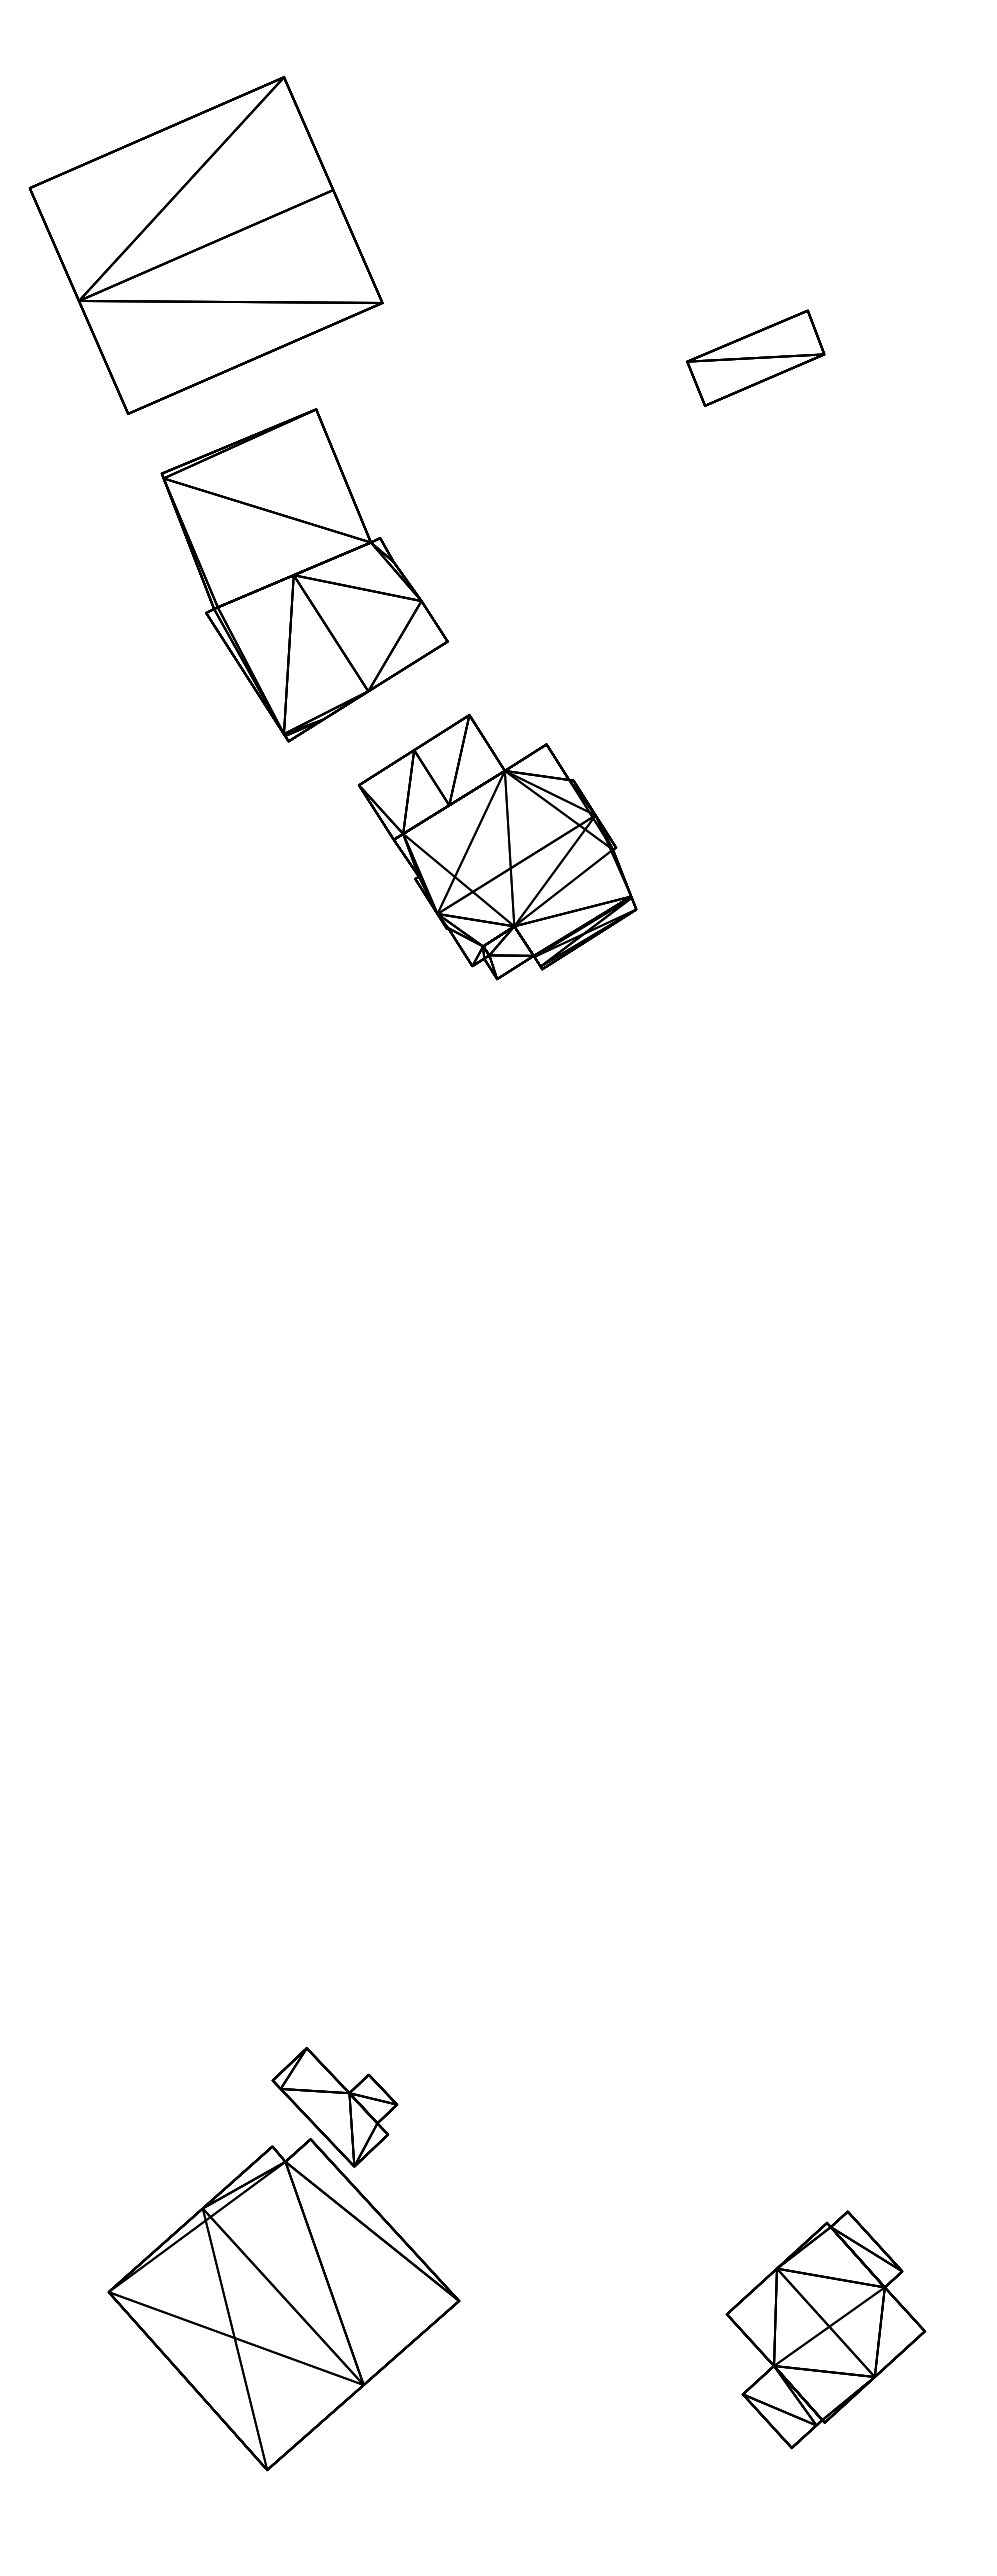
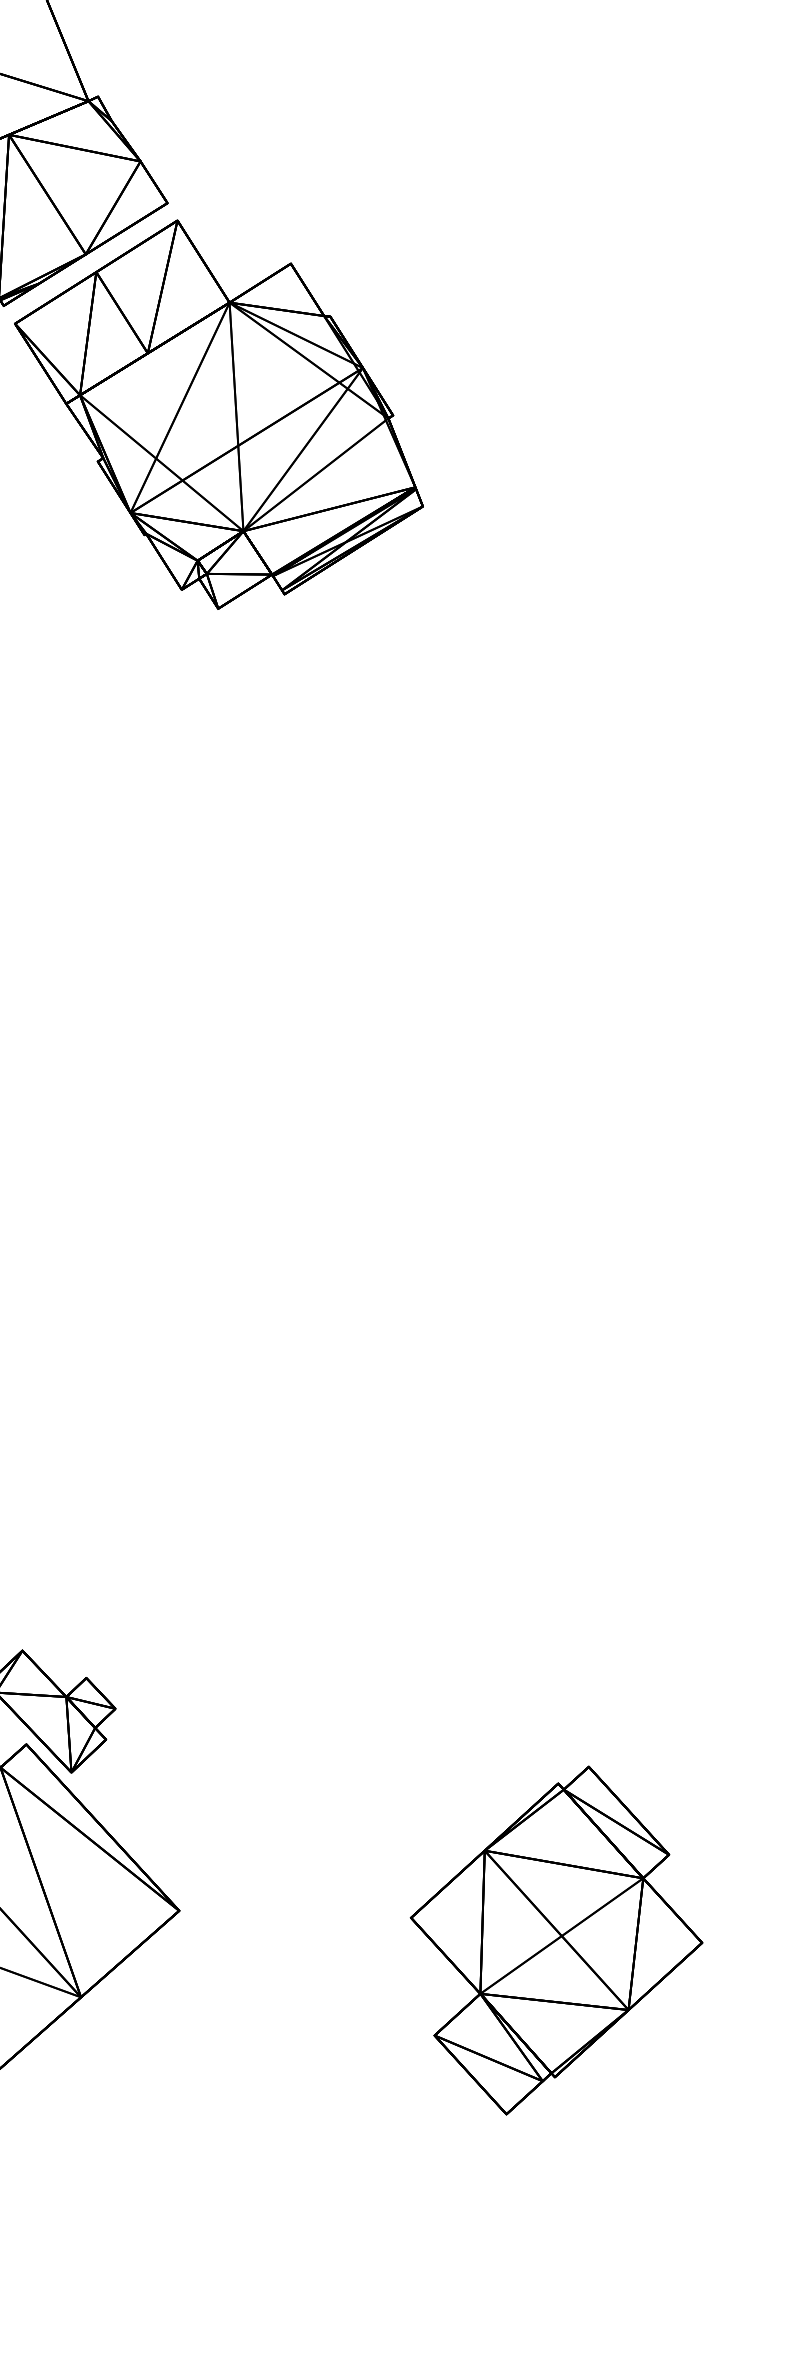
part: (497, 846) -> (218, 414), size x1.43
part: (825, 2329) -> (556, 1940), size x1.43

